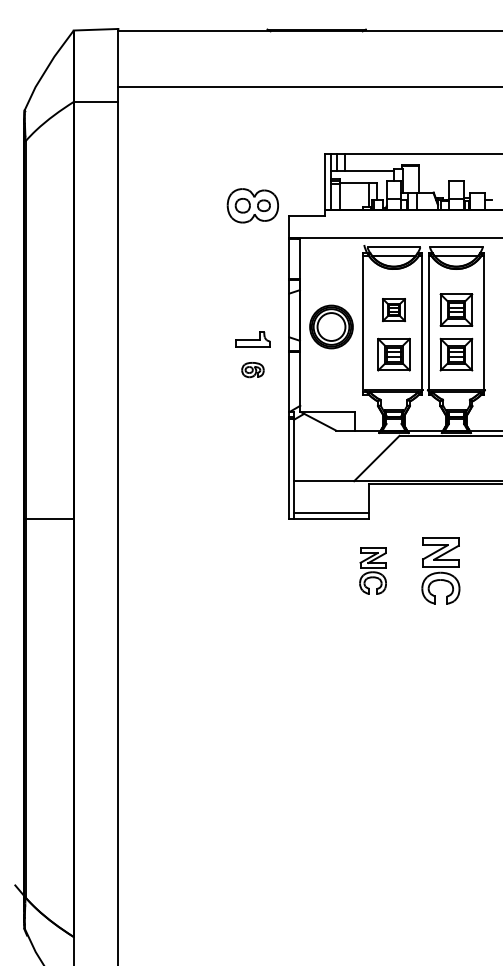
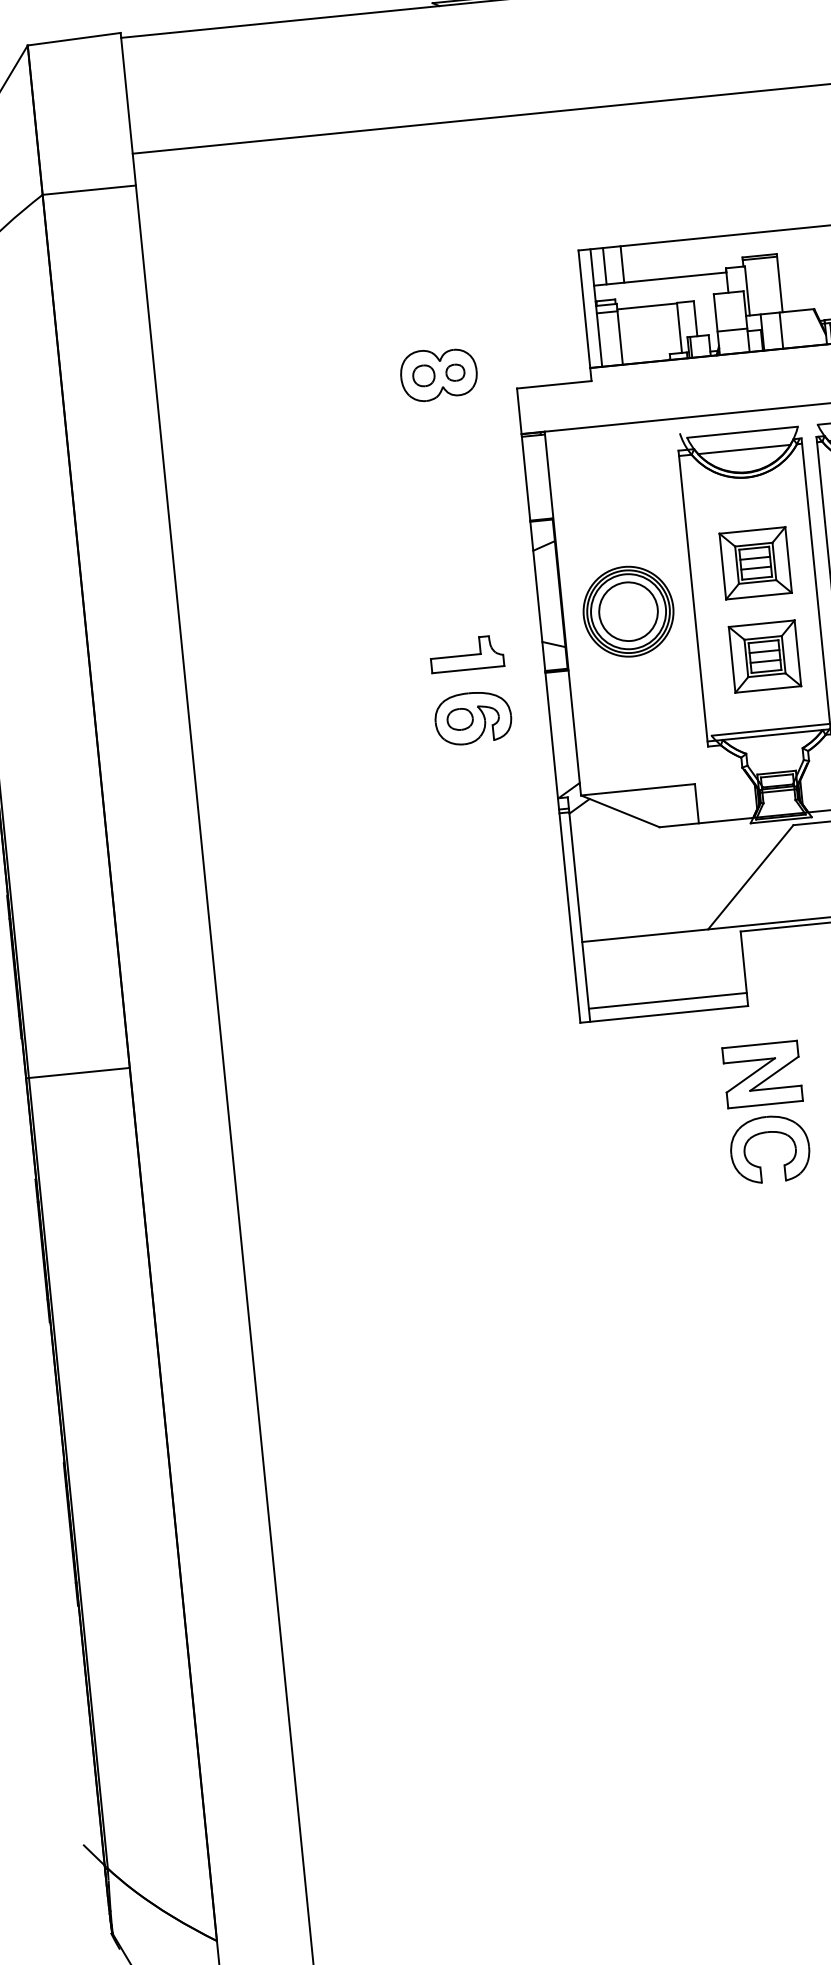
part: (252, 205) -> (437, 374), size x0.71
part: (393, 309) -> (754, 562), size x1.43
part: (252, 369) -> (472, 717), size x1.67
part: (372, 570) -> (765, 1112), size x1.43

